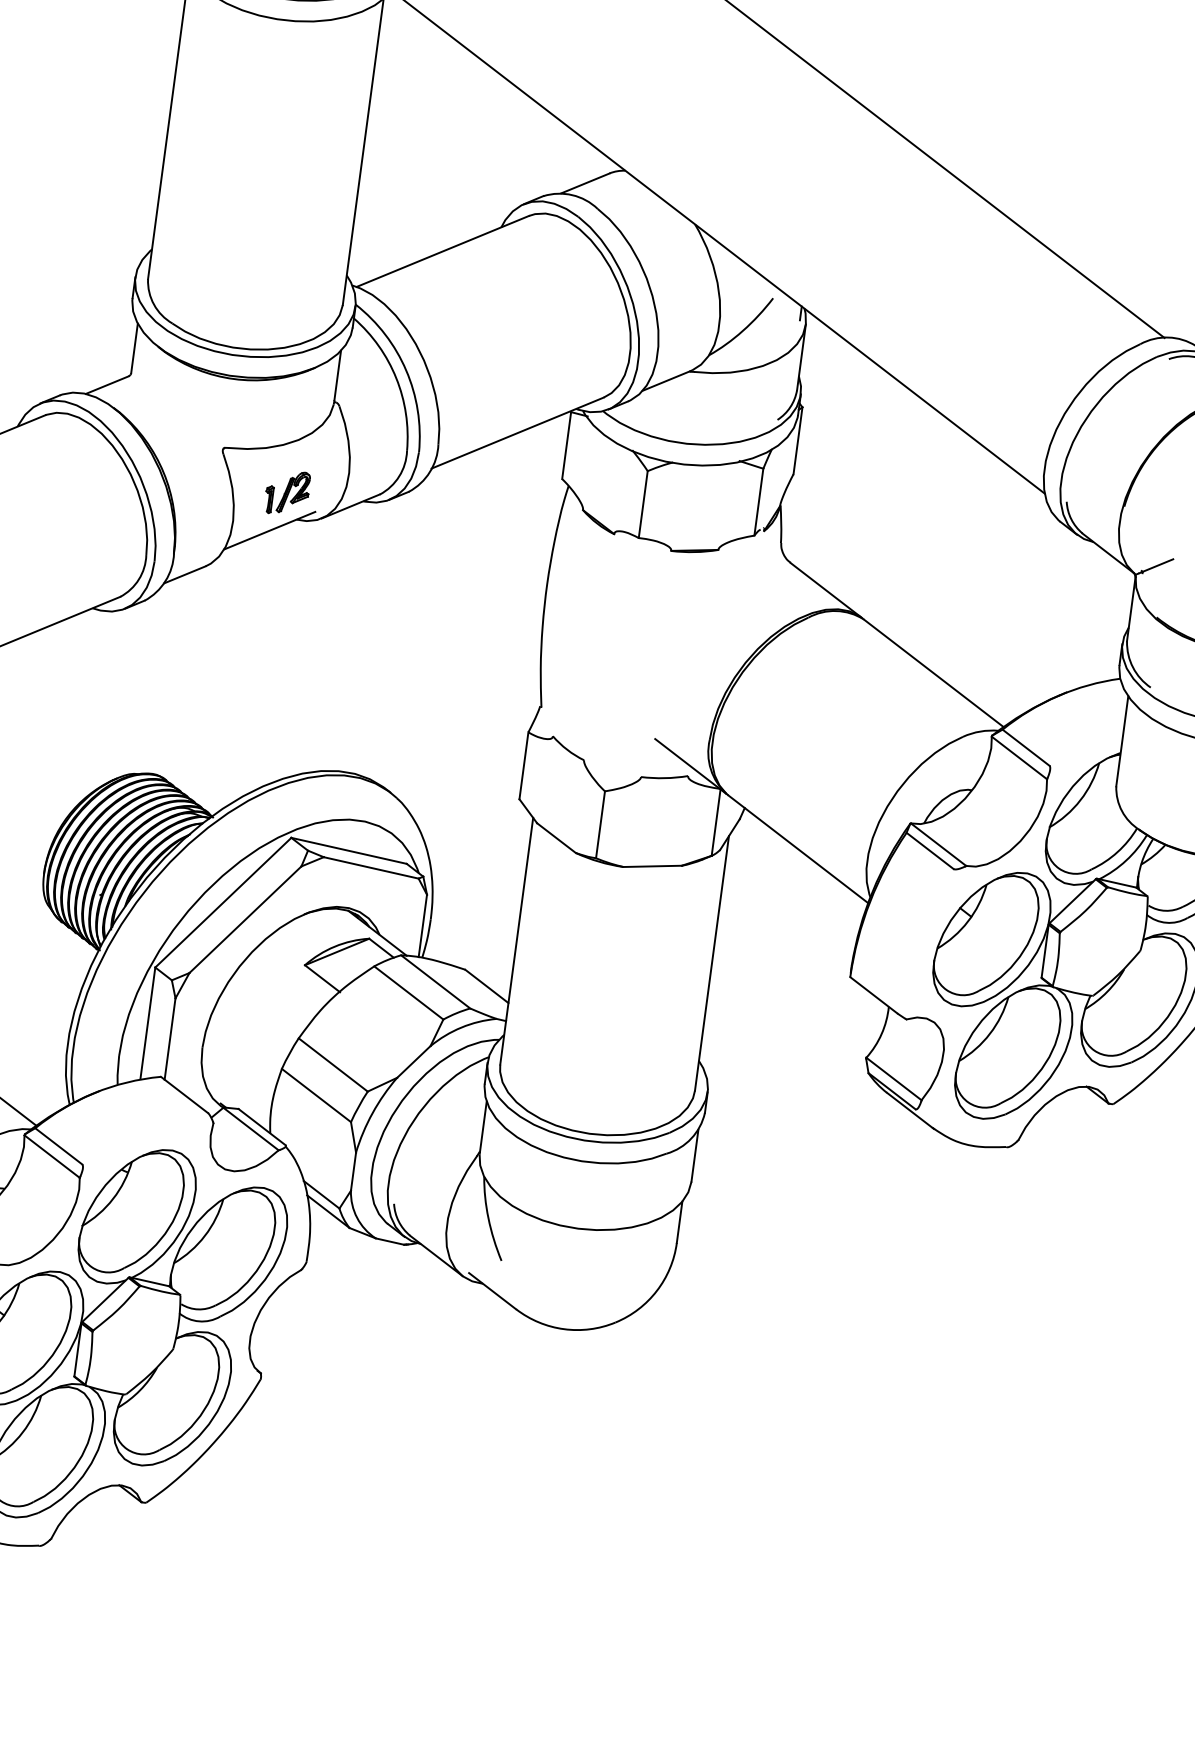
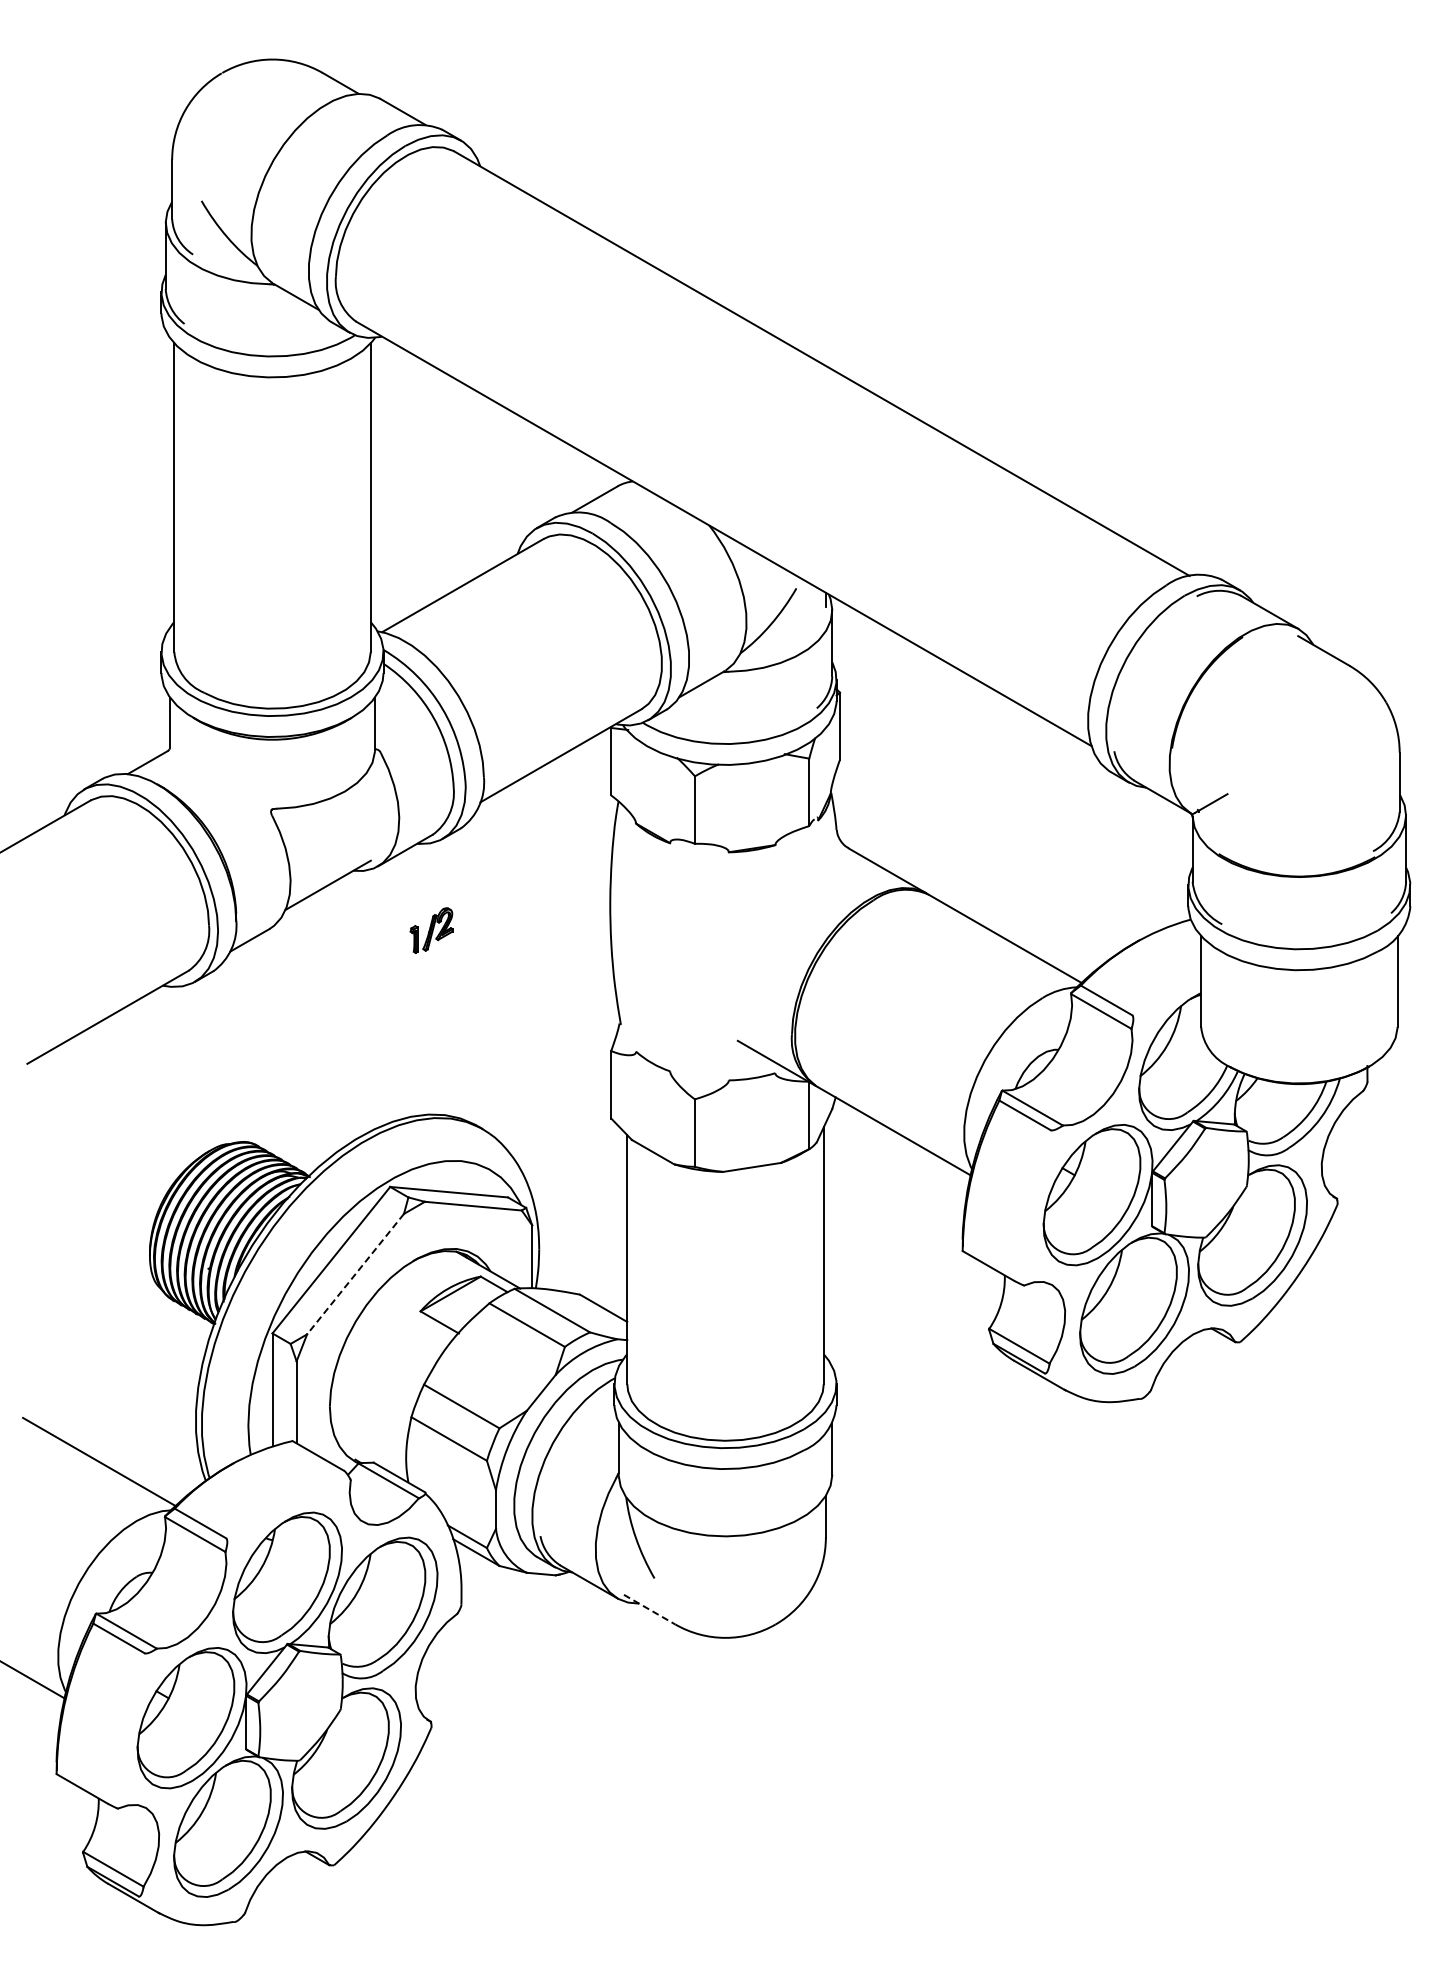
part: (287, 492) -> (431, 930), moved
line: (245, 920) -> (355, 1274), solid -> dashed
line: (492, 1290) -> (649, 1609), solid -> dashed

